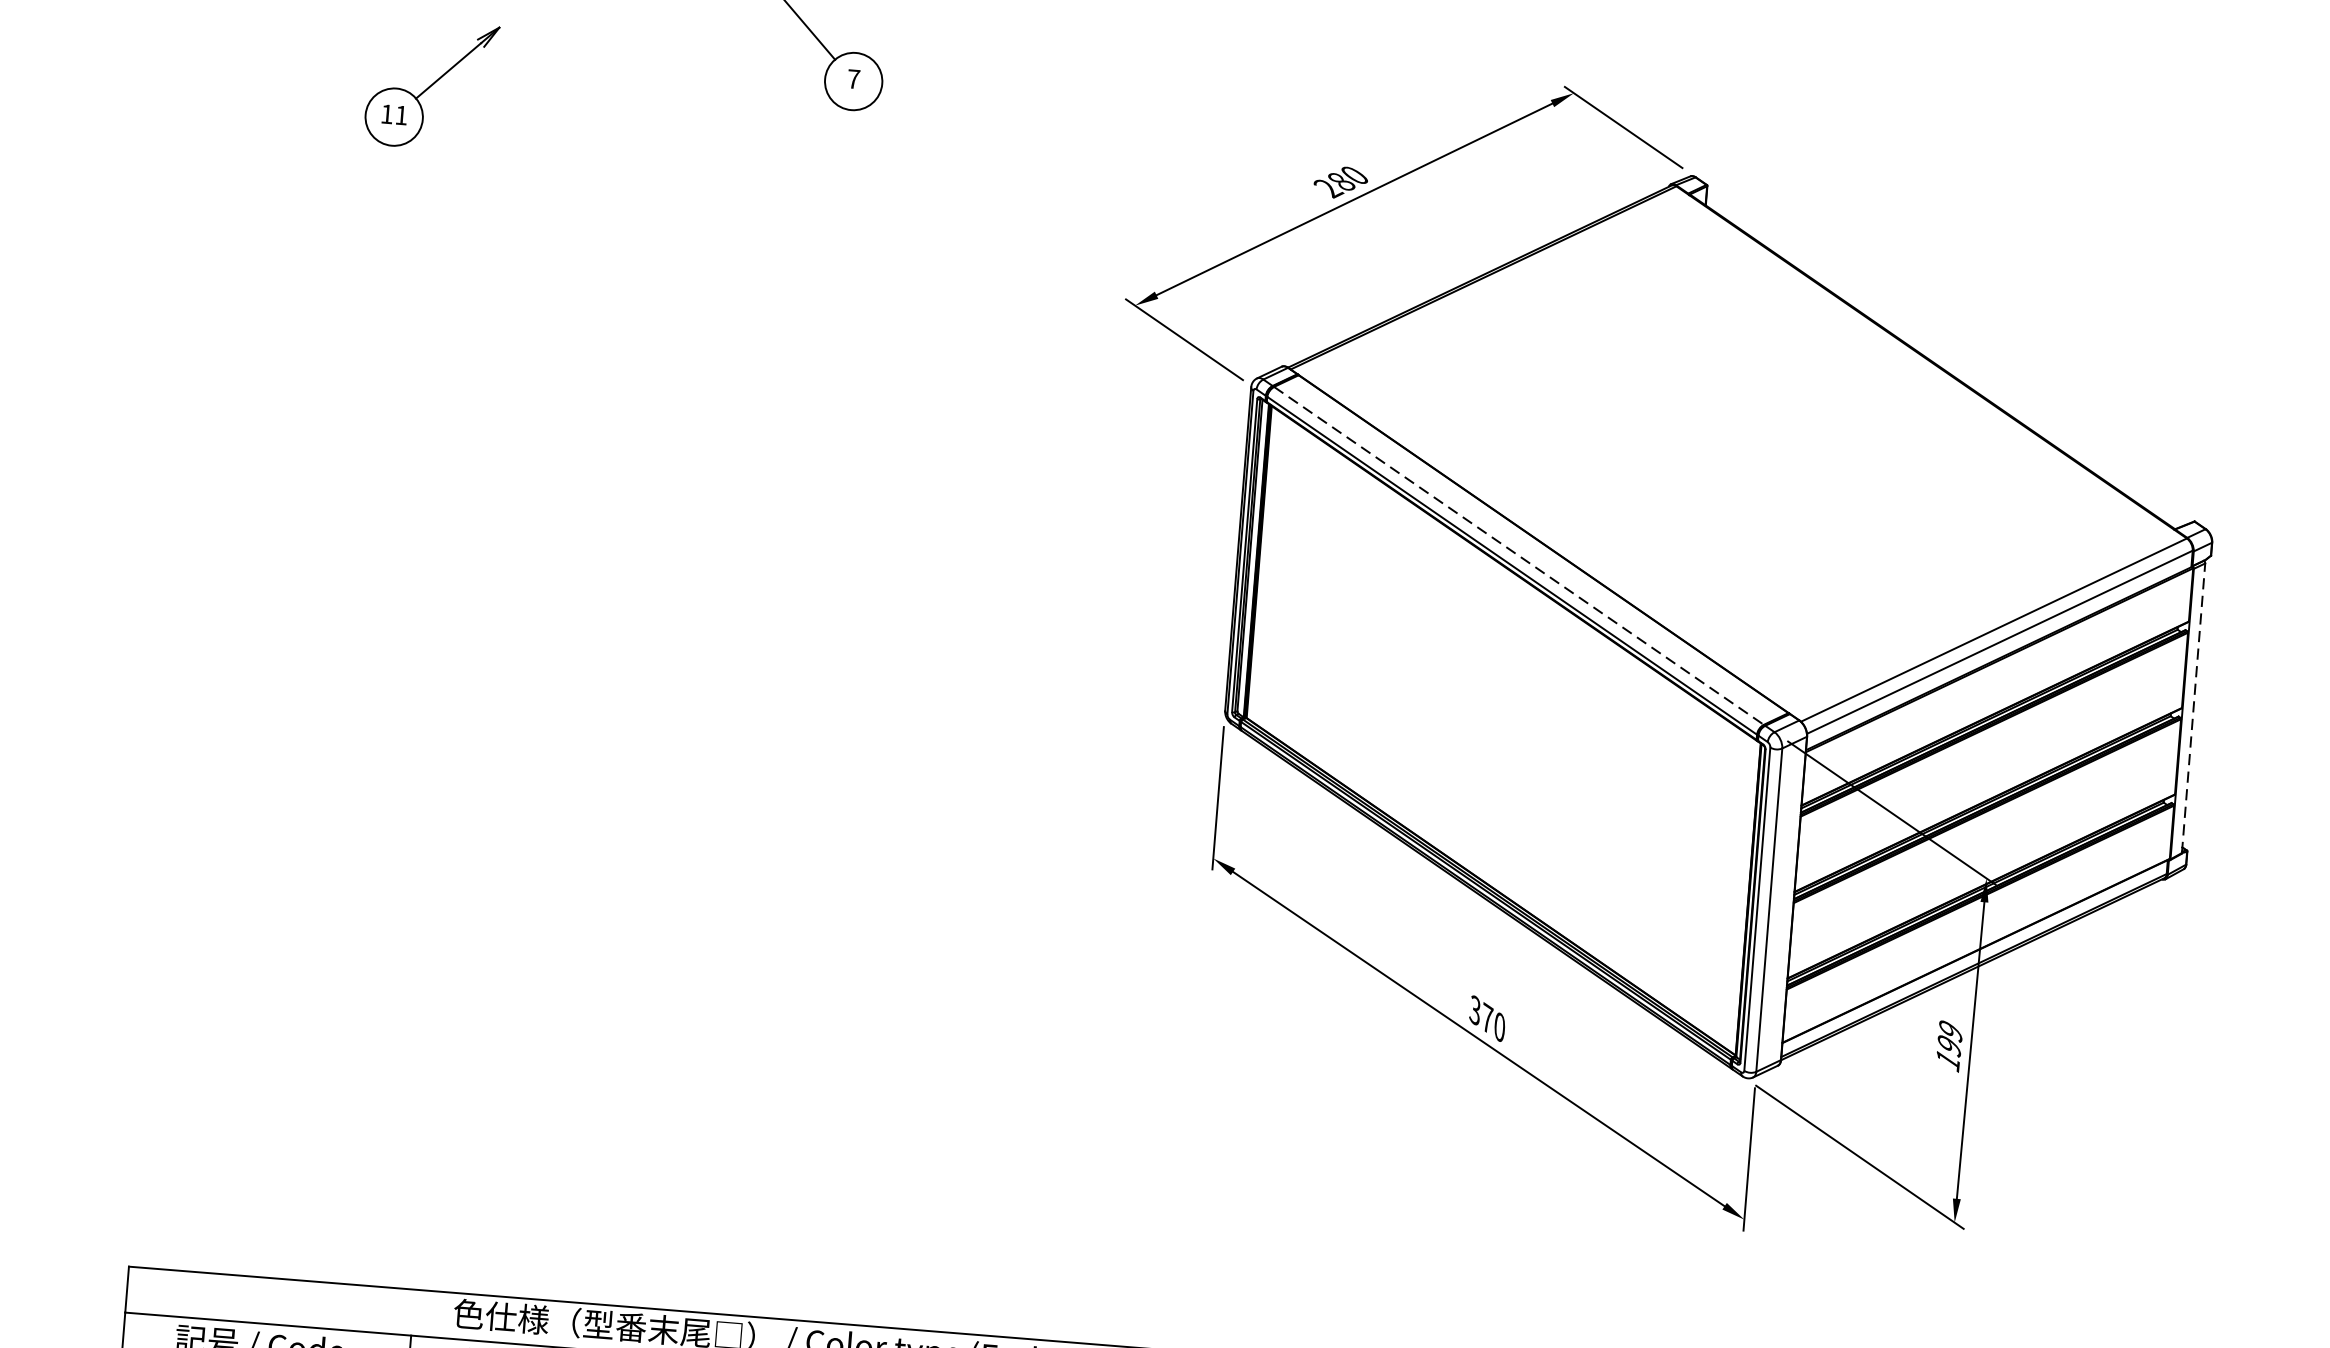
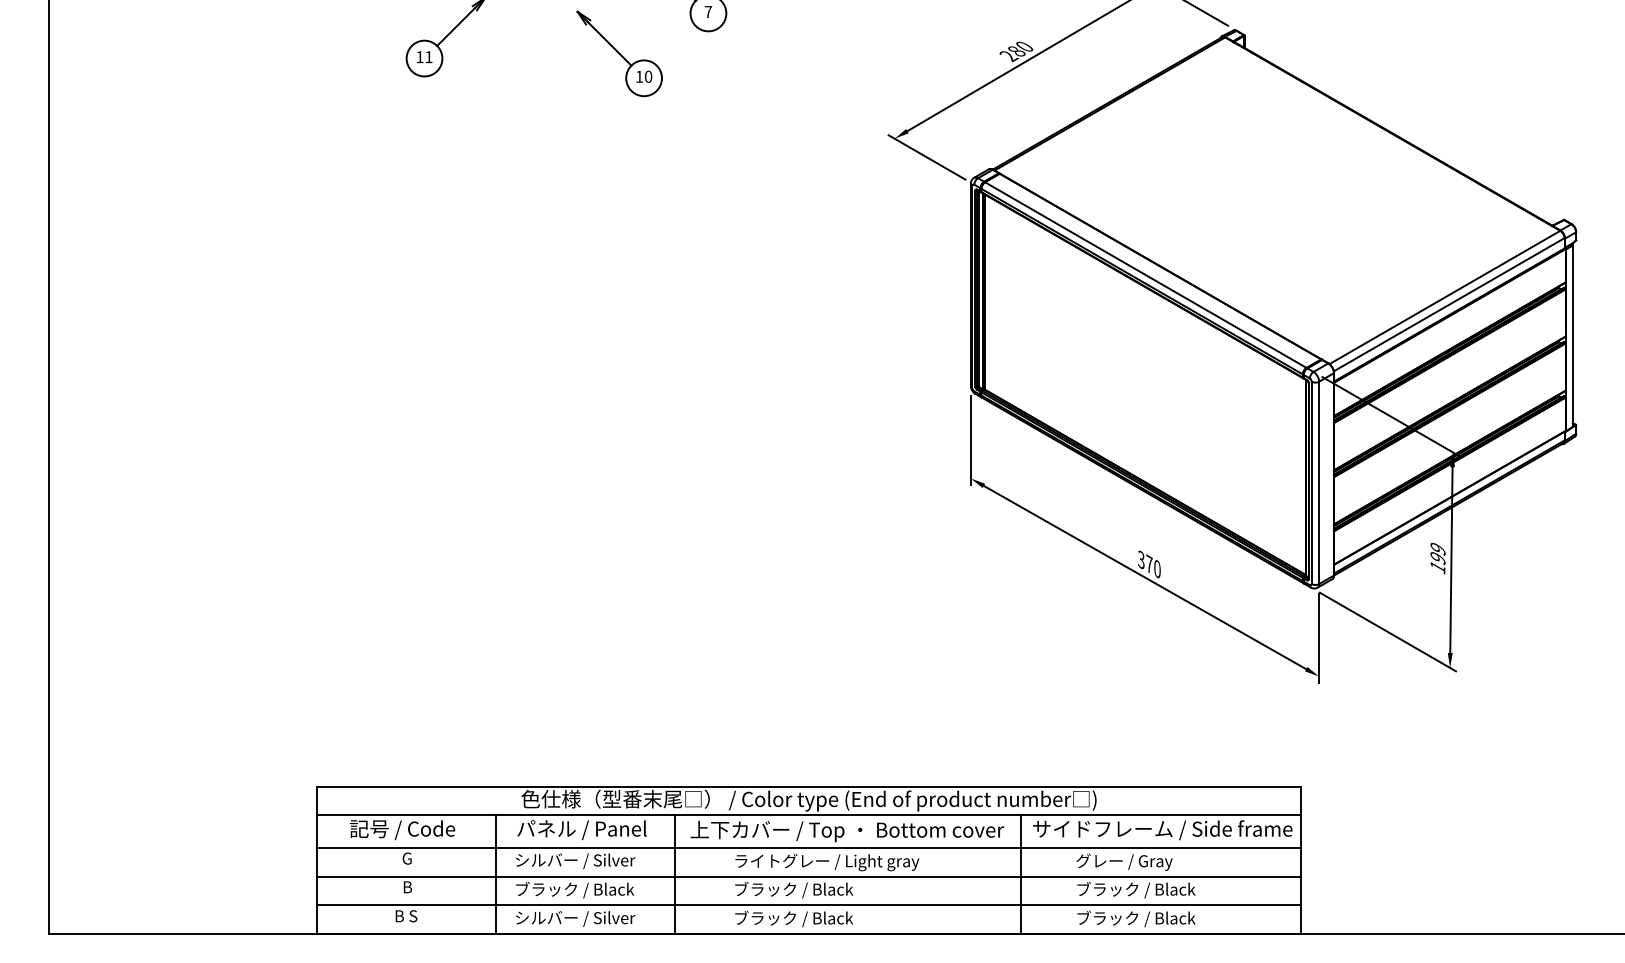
part: (706, 134) -> (619, 53), added
line: (1518, 556) -> (1145, 275), dashed -> solid
line: (2192, 708) -> (1572, 336), dashed -> solid

